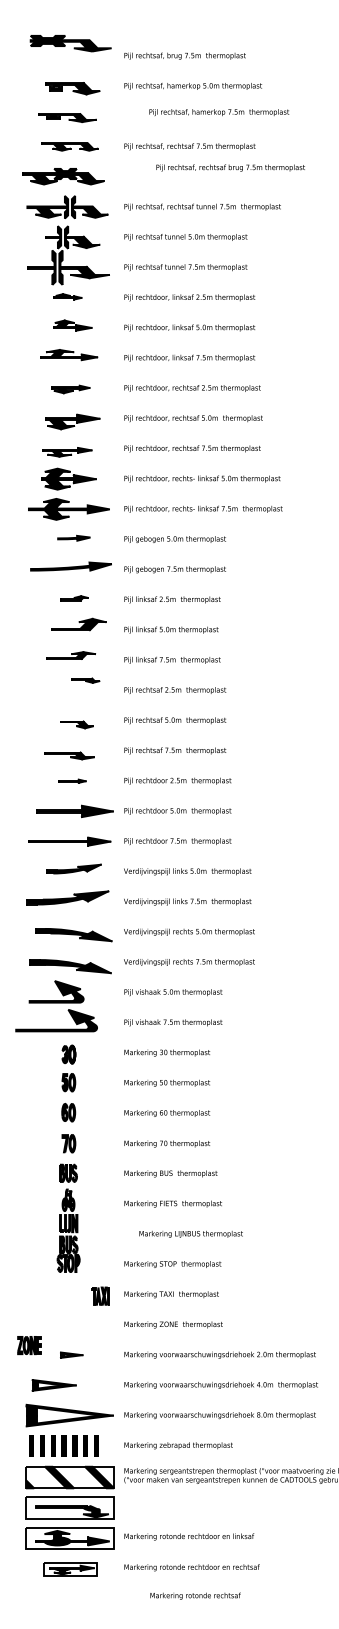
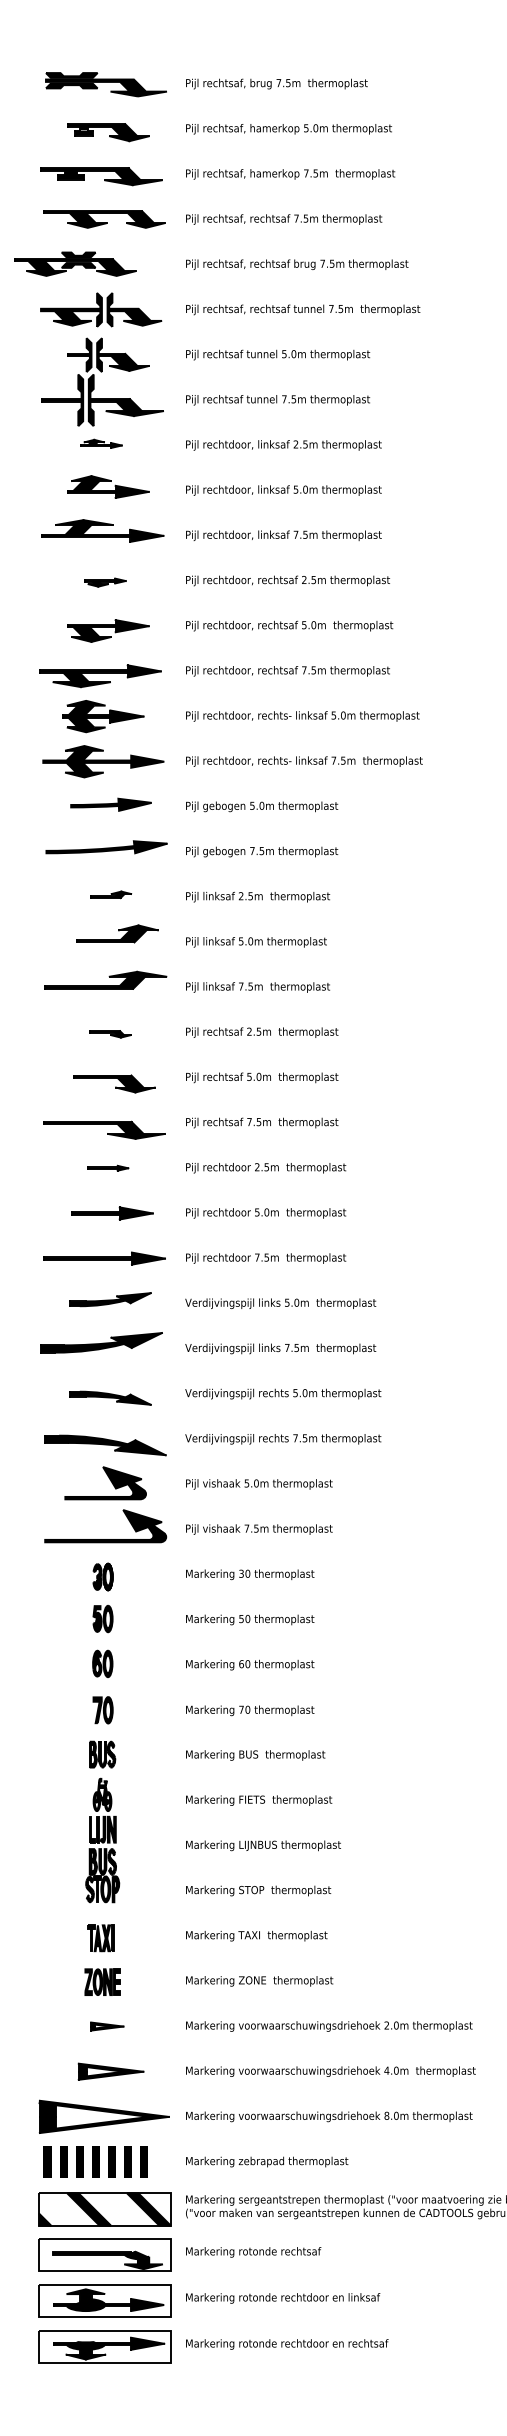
part: (70, 43) -> (105, 84), moved
text: (219, 112) -> (290, 174), moved
part: (67, 117) -> (100, 175), size x1.43
part: (69, 146) -> (103, 219), size x1.43
text: (230, 167) -> (296, 263), moved
part: (63, 176) -> (75, 263), moved
part: (72, 325) -> (108, 486), size x1.43
part: (68, 354) -> (102, 530), size x1.43
part: (70, 389) -> (105, 582), size x0.71
part: (67, 452) -> (100, 676), size x1.67
part: (73, 538) -> (109, 805), size x1.67
part: (70, 655) -> (105, 980), size x1.67
part: (85, 680) -> (109, 1034), moved
part: (76, 724) -> (114, 1083), size x1.67
part: (69, 755) -> (103, 1129), size x1.67
part: (75, 811) -> (112, 1213), size x0.71
part: (73, 934) -> (109, 1397), size x0.71
part: (56, 1006) -> (105, 1505), moved
text: (190, 1233) -> (262, 1844), moved
part: (100, 1295) -> (100, 1937), moved
part: (29, 1345) -> (102, 1982), moved
part: (53, 1385) -> (109, 2071), moved
part: (69, 1569) -> (103, 2347), size x1.67
text: (195, 1595) -> (253, 2251), moved

